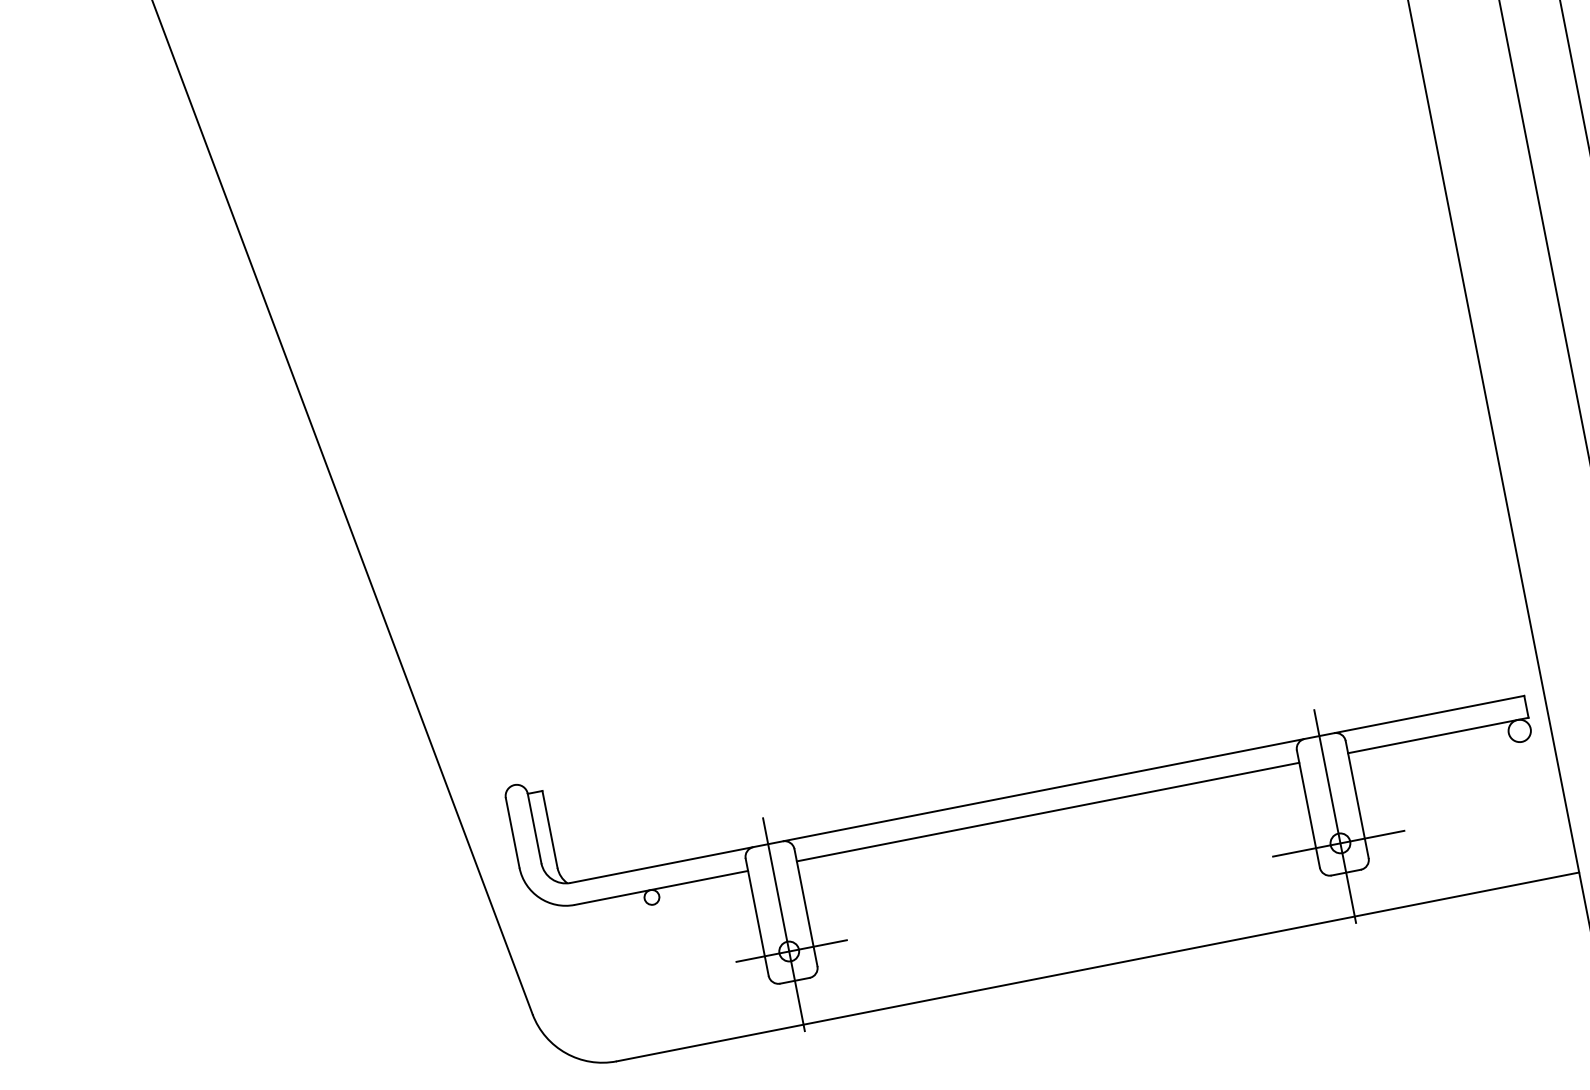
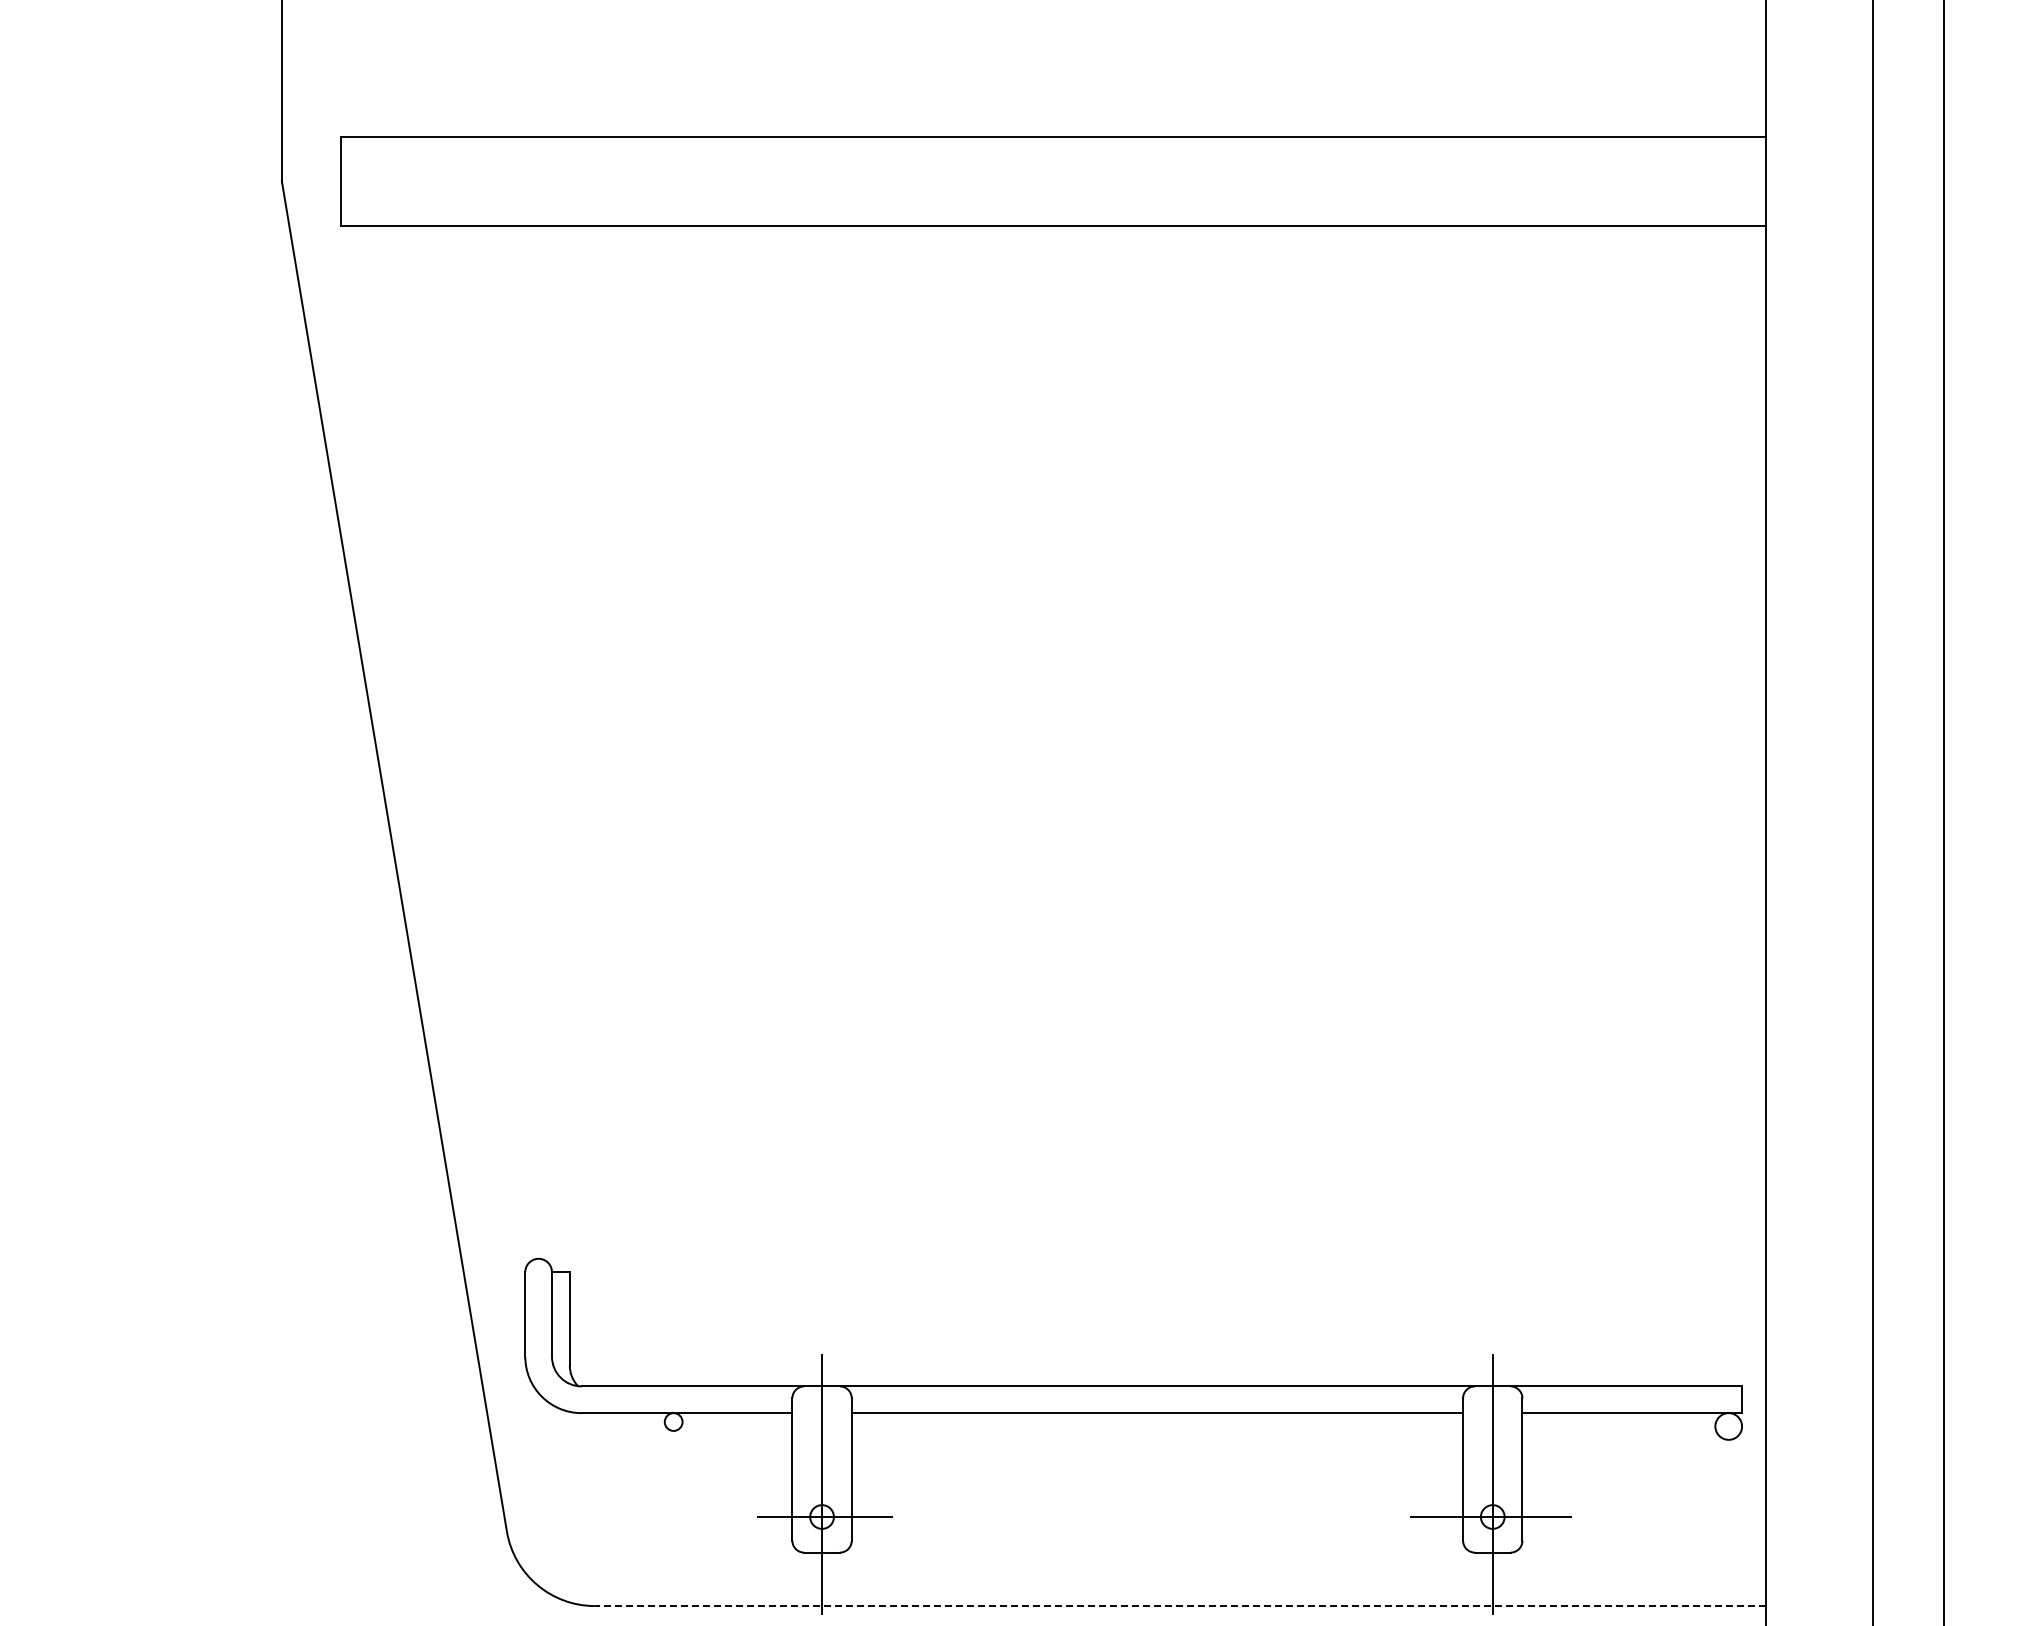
line: (1098, 967) -> (1180, 1606), solid -> dashed

